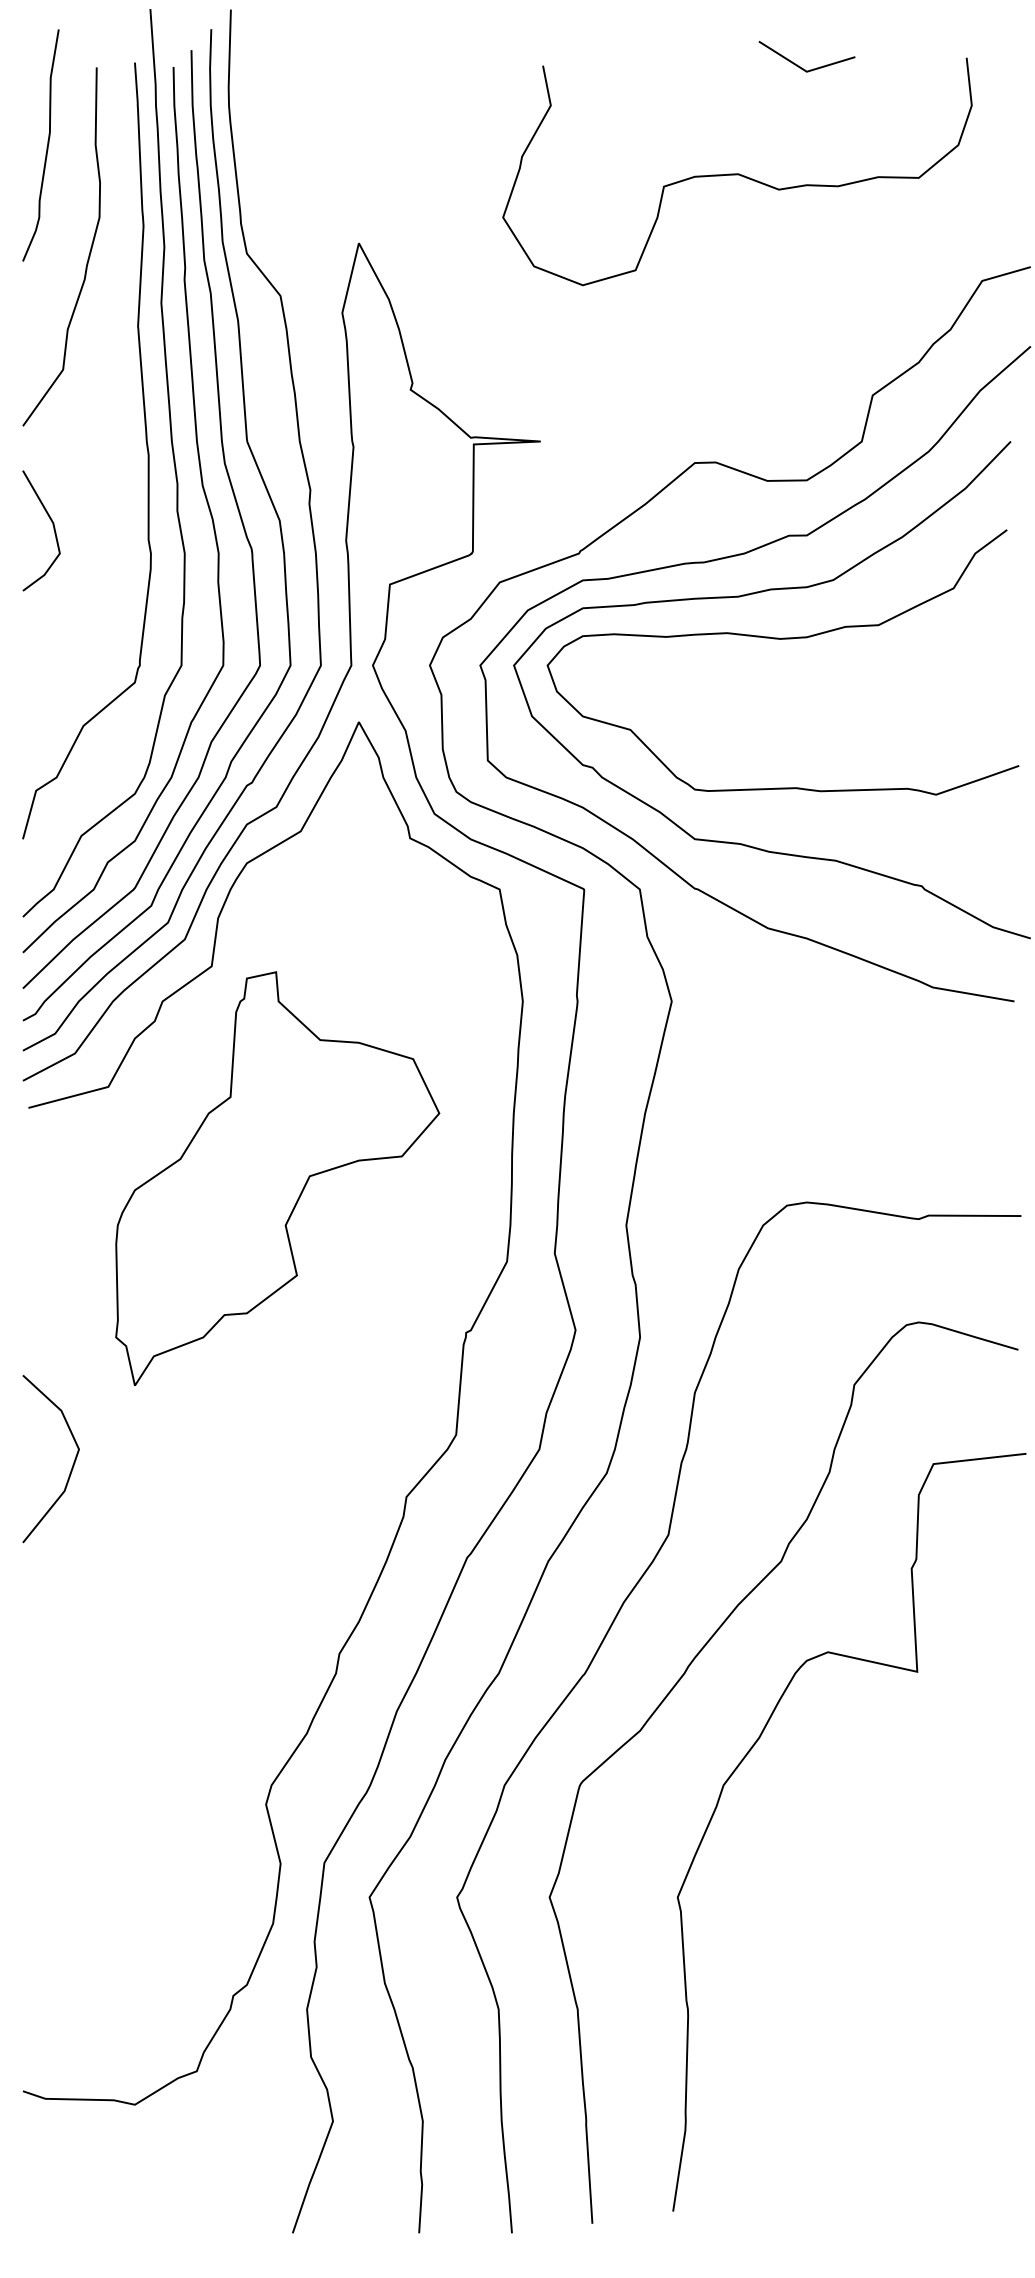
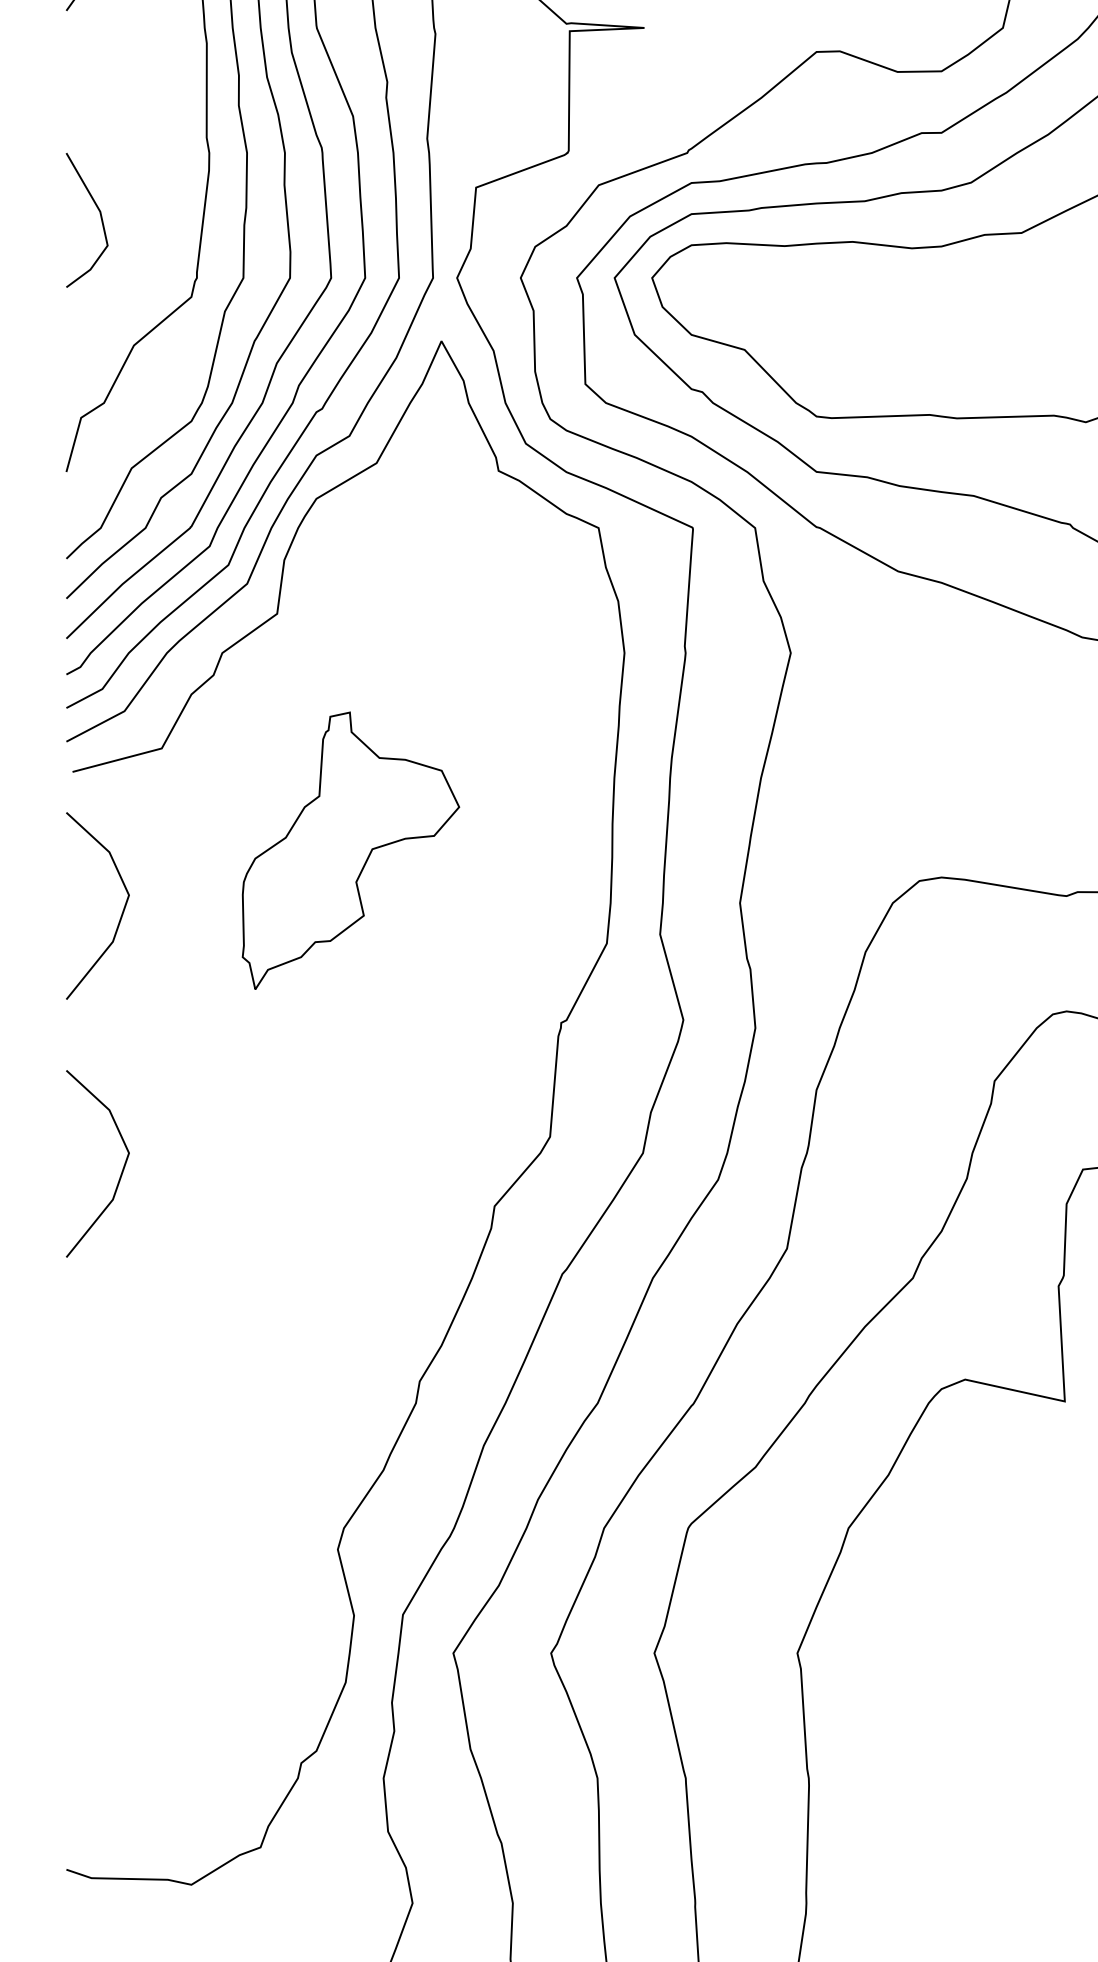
line: (53, 529) -> (100, 218), moved
part: (277, 1178) -> (350, 850), size x0.6
line: (71, 1236) -> (120, 915), added

